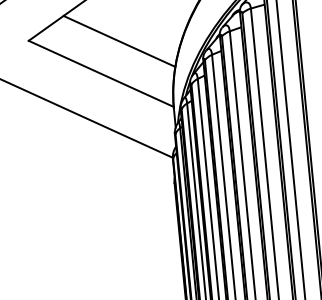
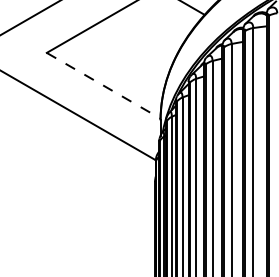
line: (119, 41) -> (121, 60), removed
line: (100, 73) -> (103, 85), solid -> dashed

